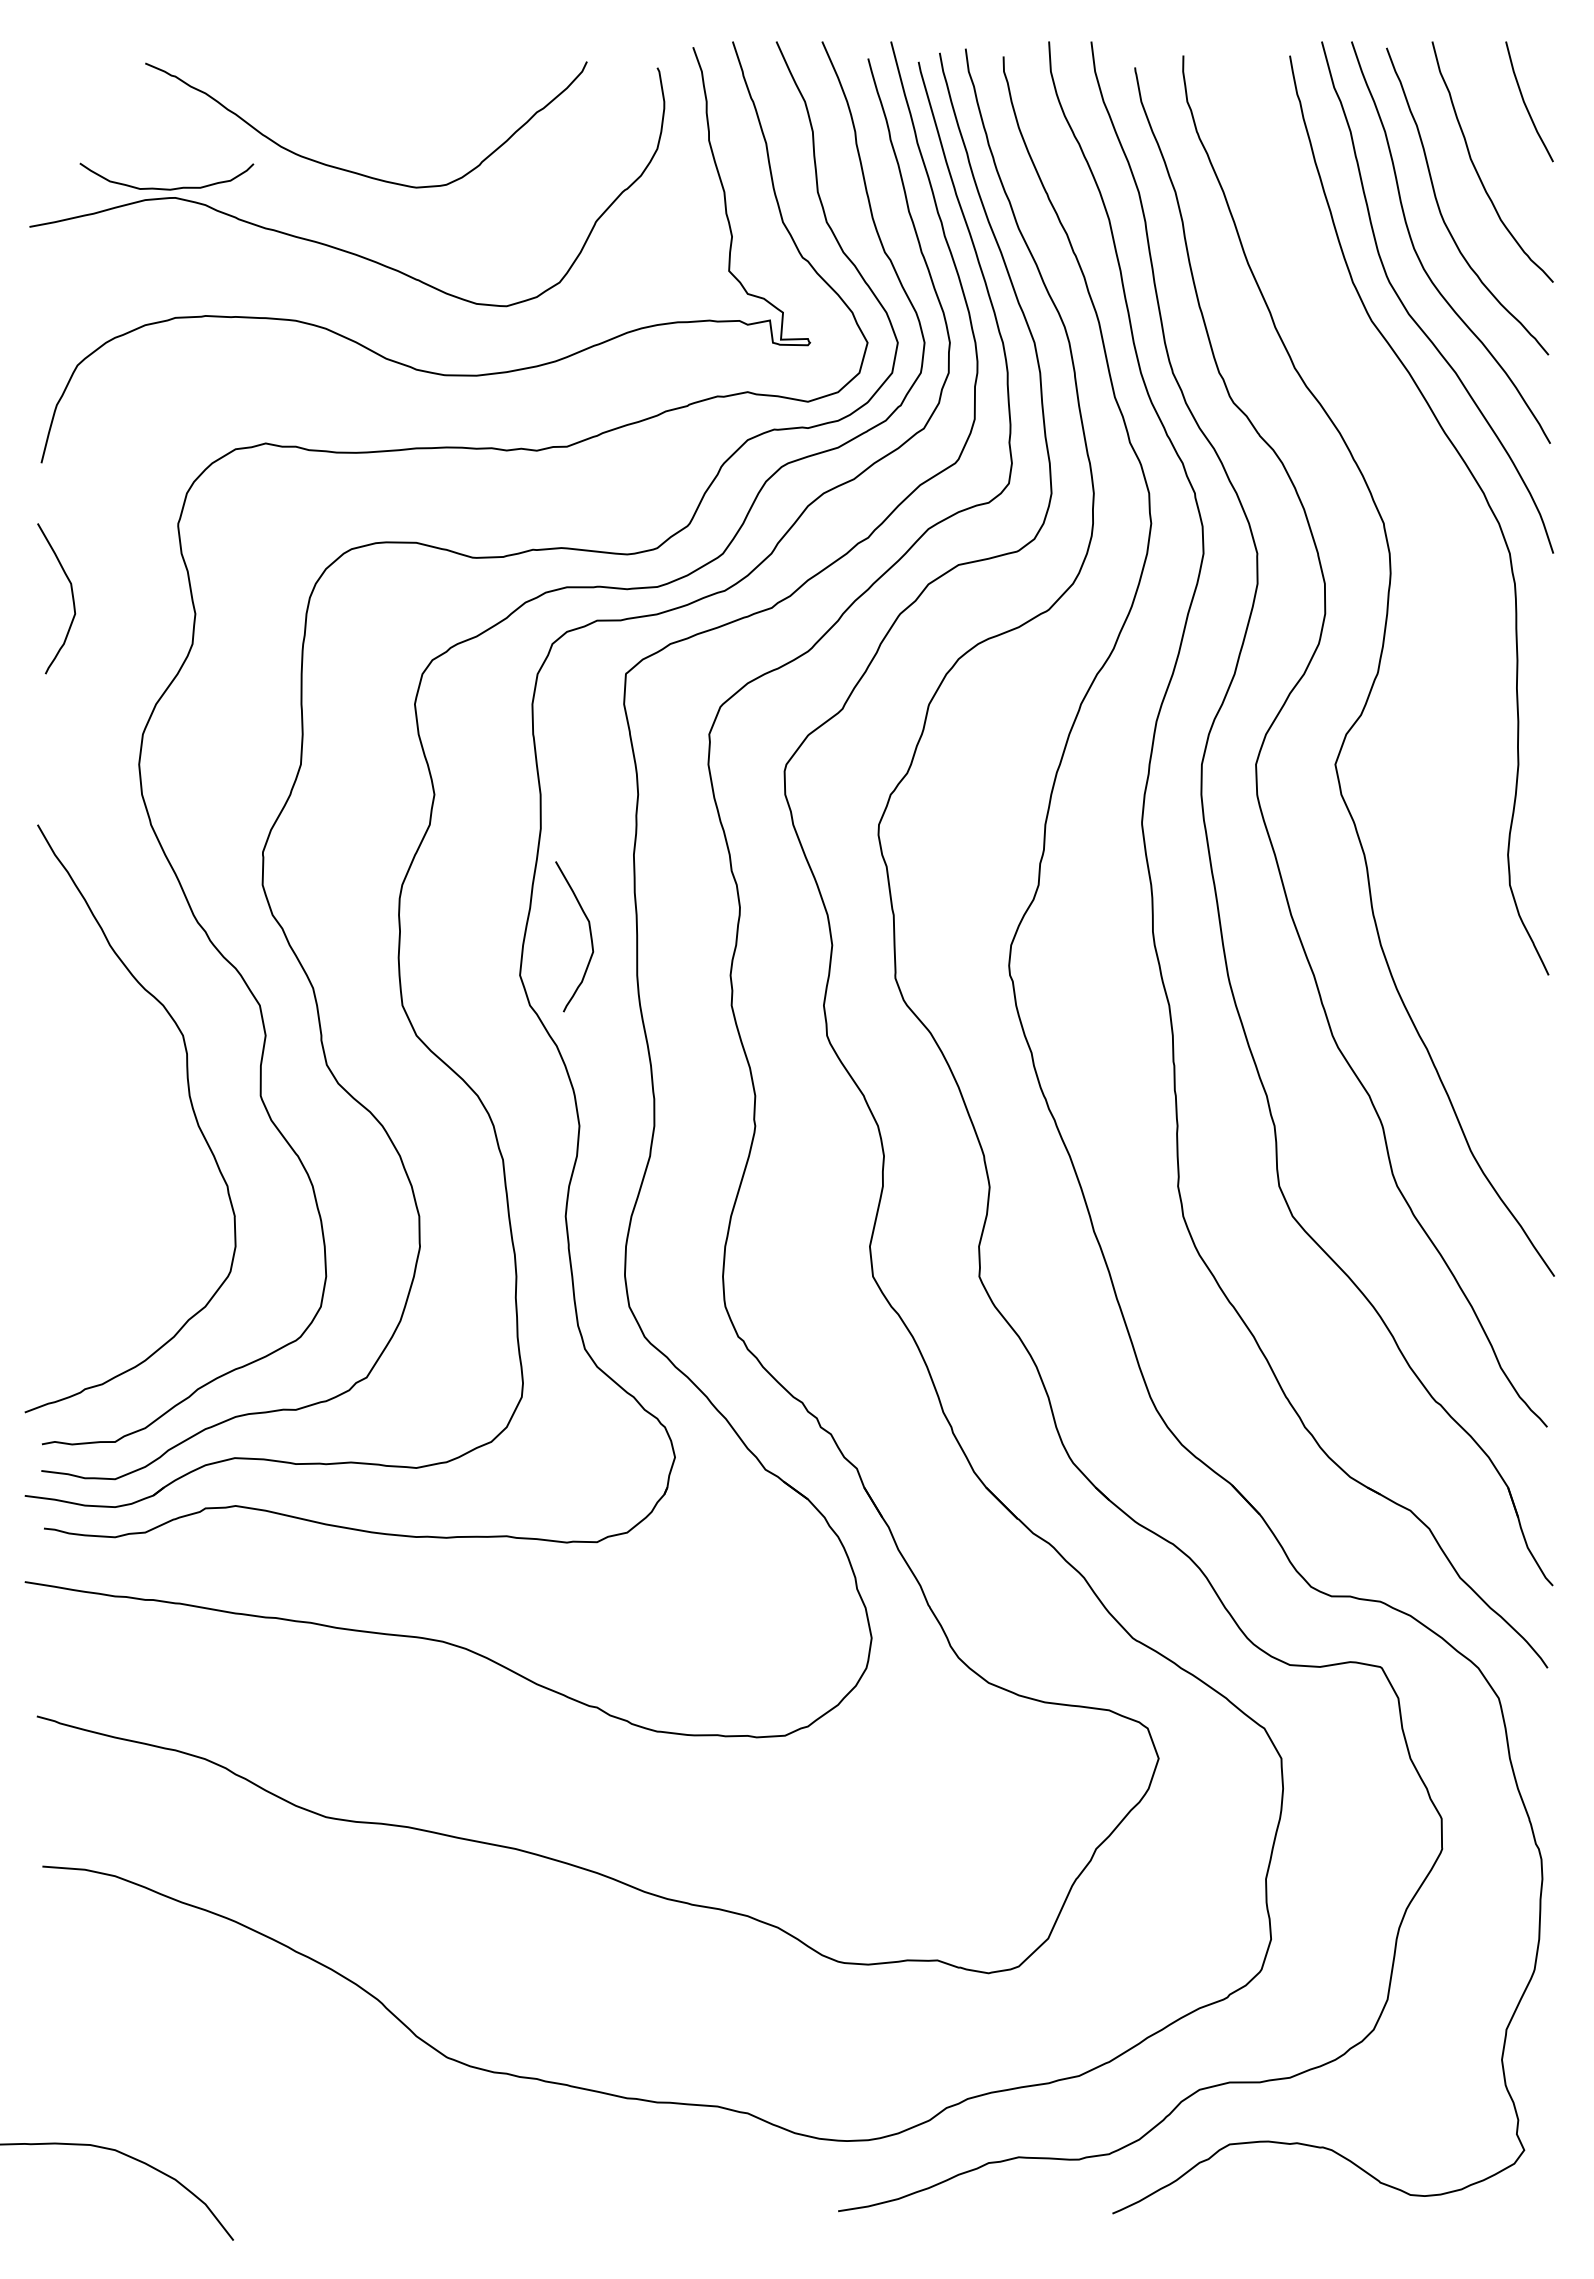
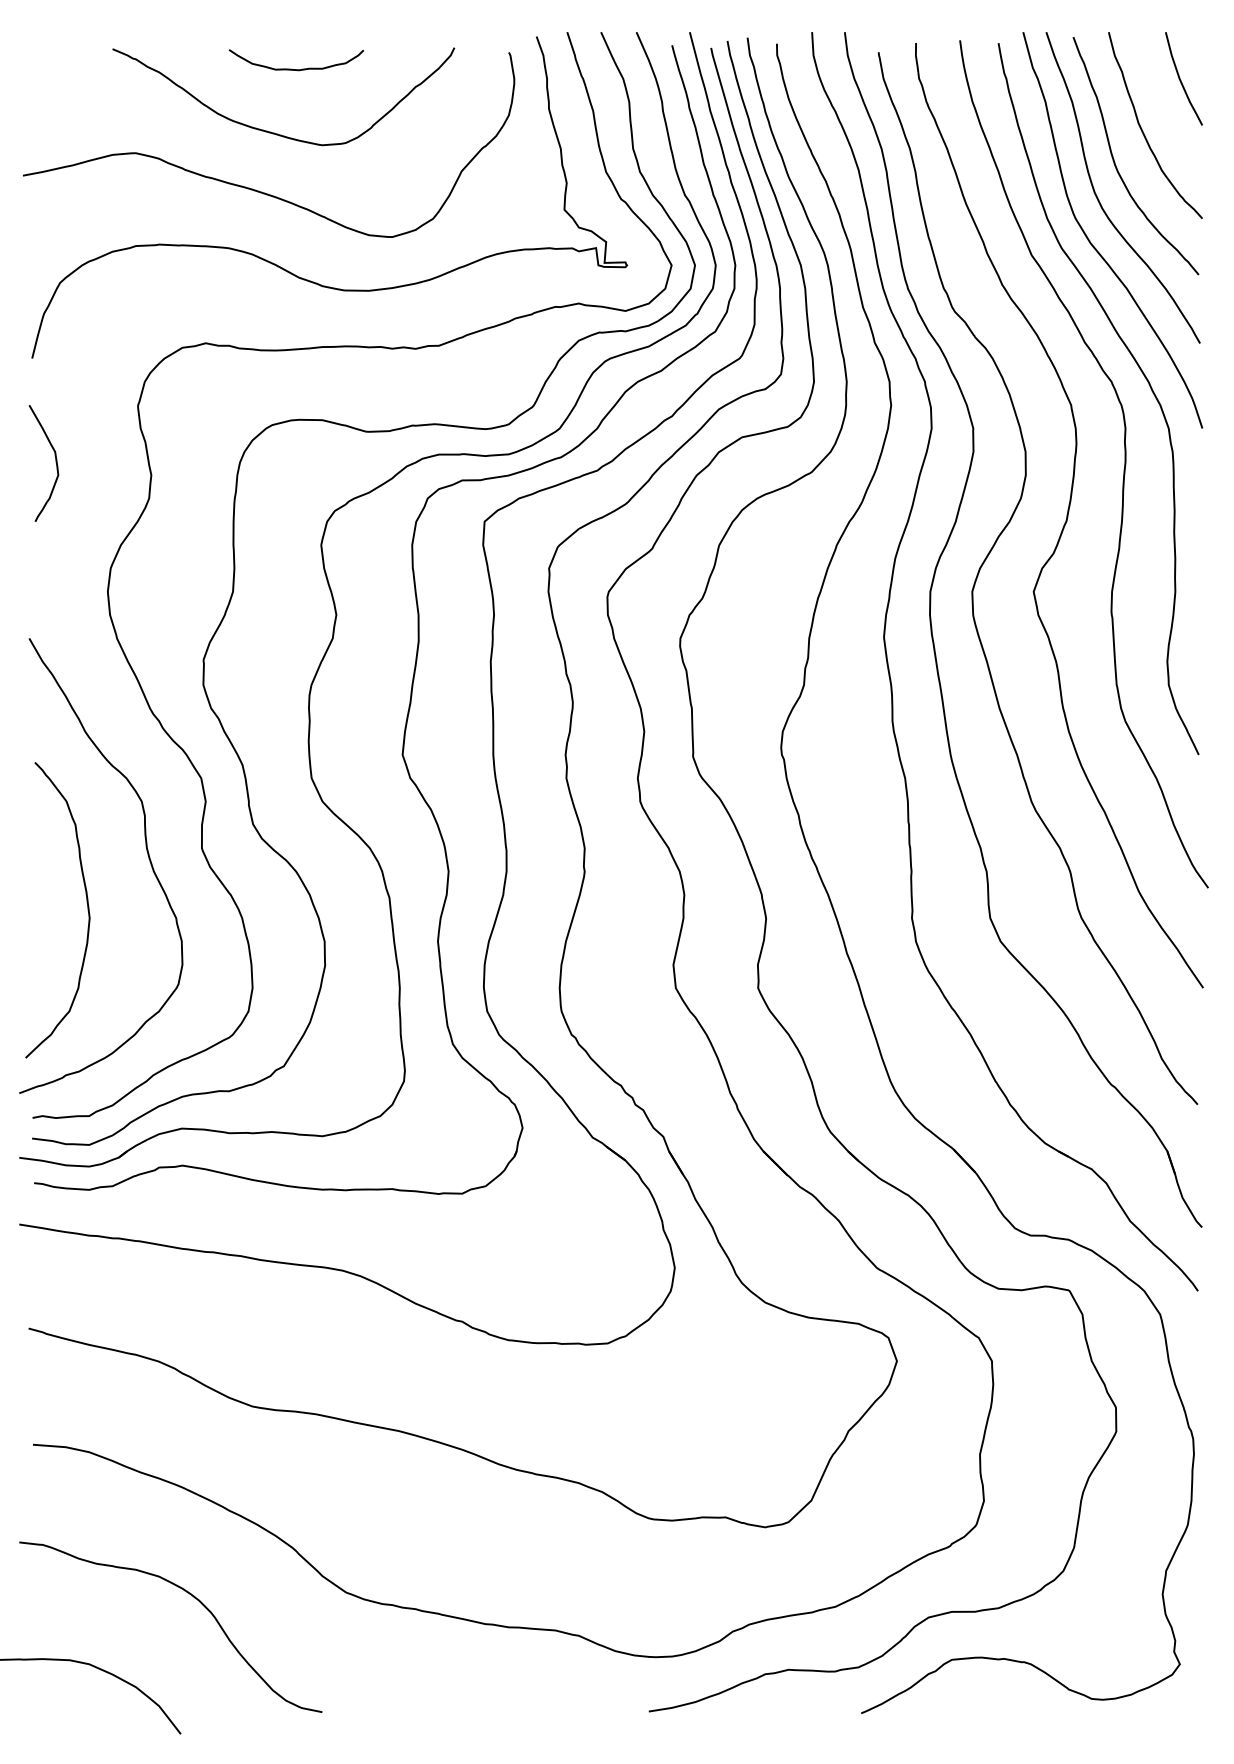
curve: (166, 188) -> (296, 69), moved
curve: (1451, 609) -> (1123, 471), added
curve: (589, 932) -> (456, 721), removed
curve: (112, 1170) -> (87, 905), added
curve: (249, 2063) -> (193, 1597), added

